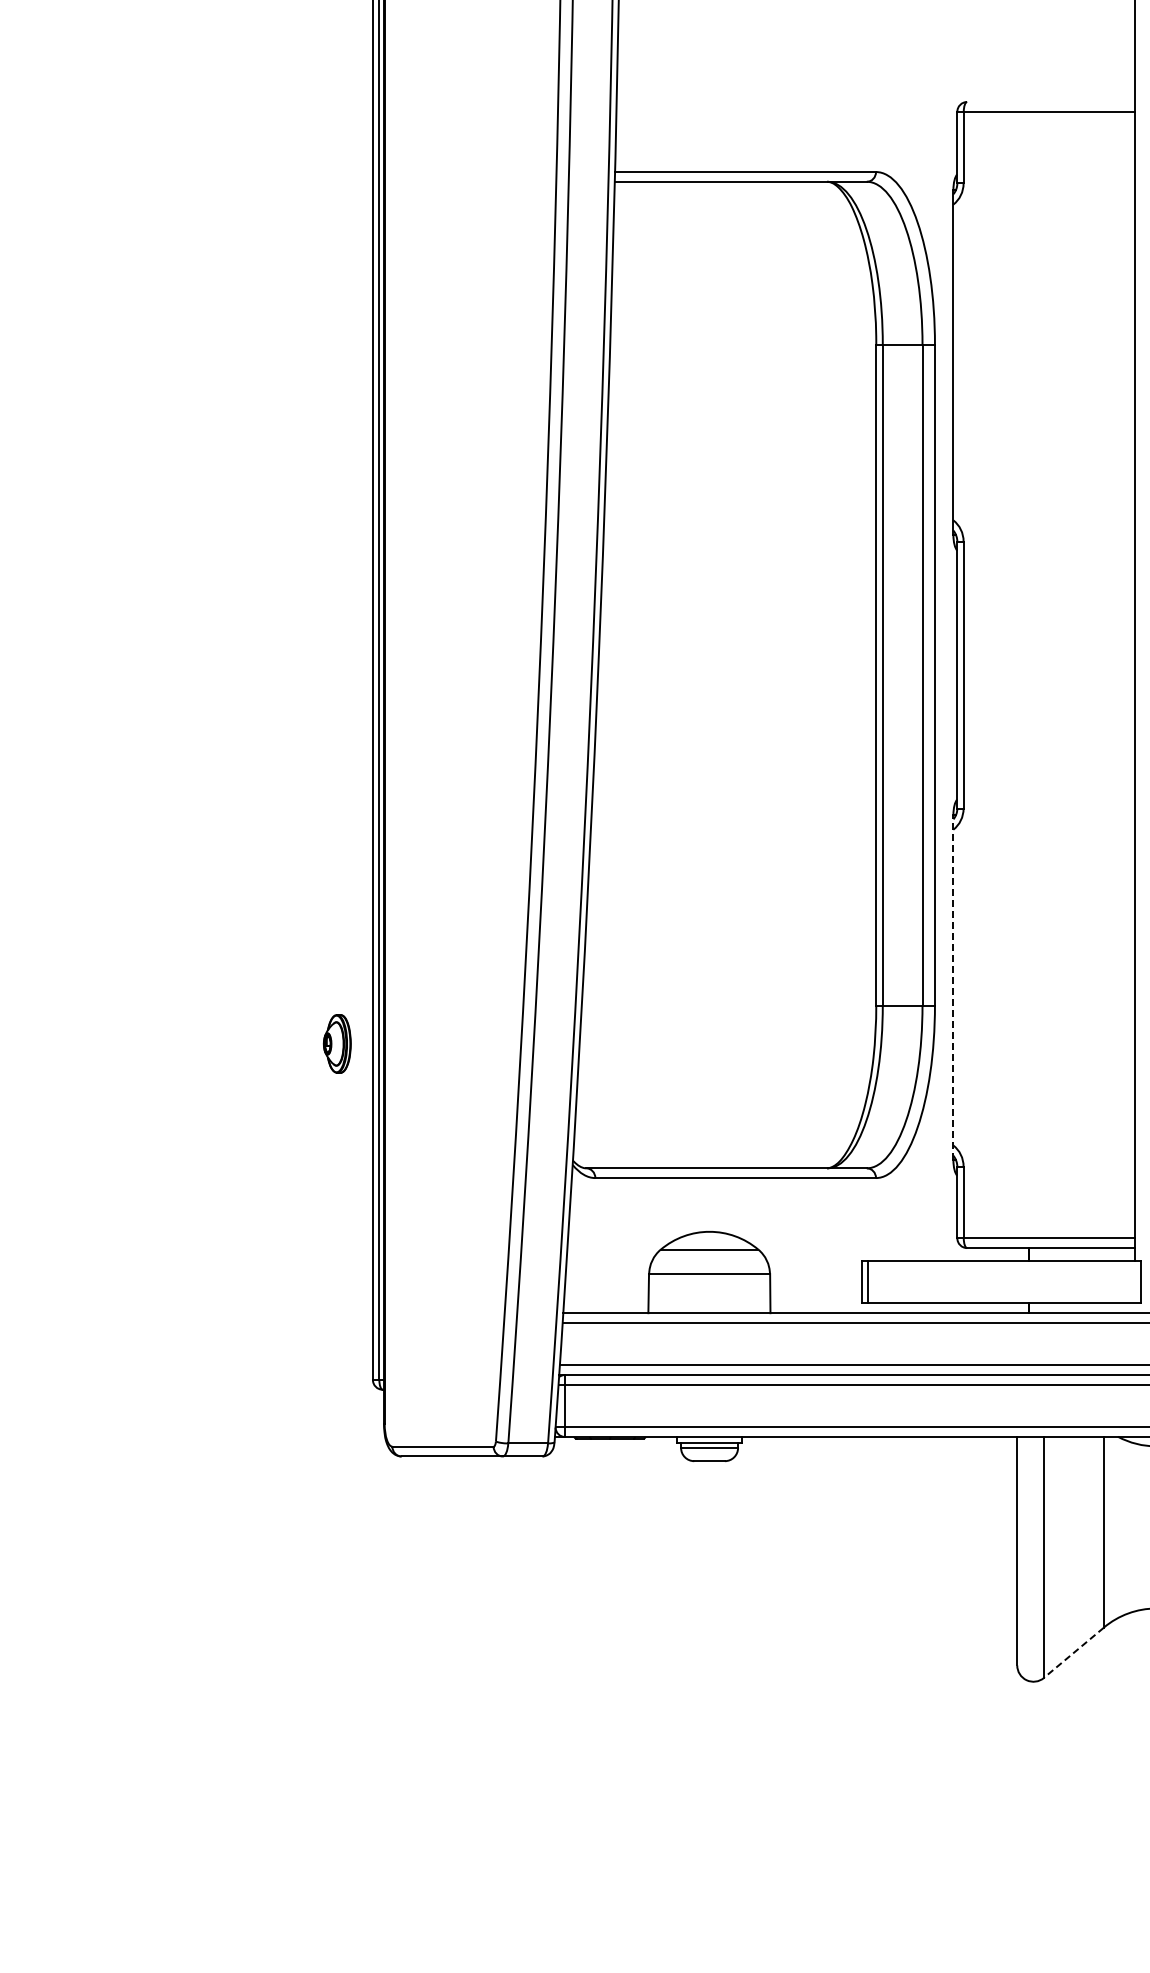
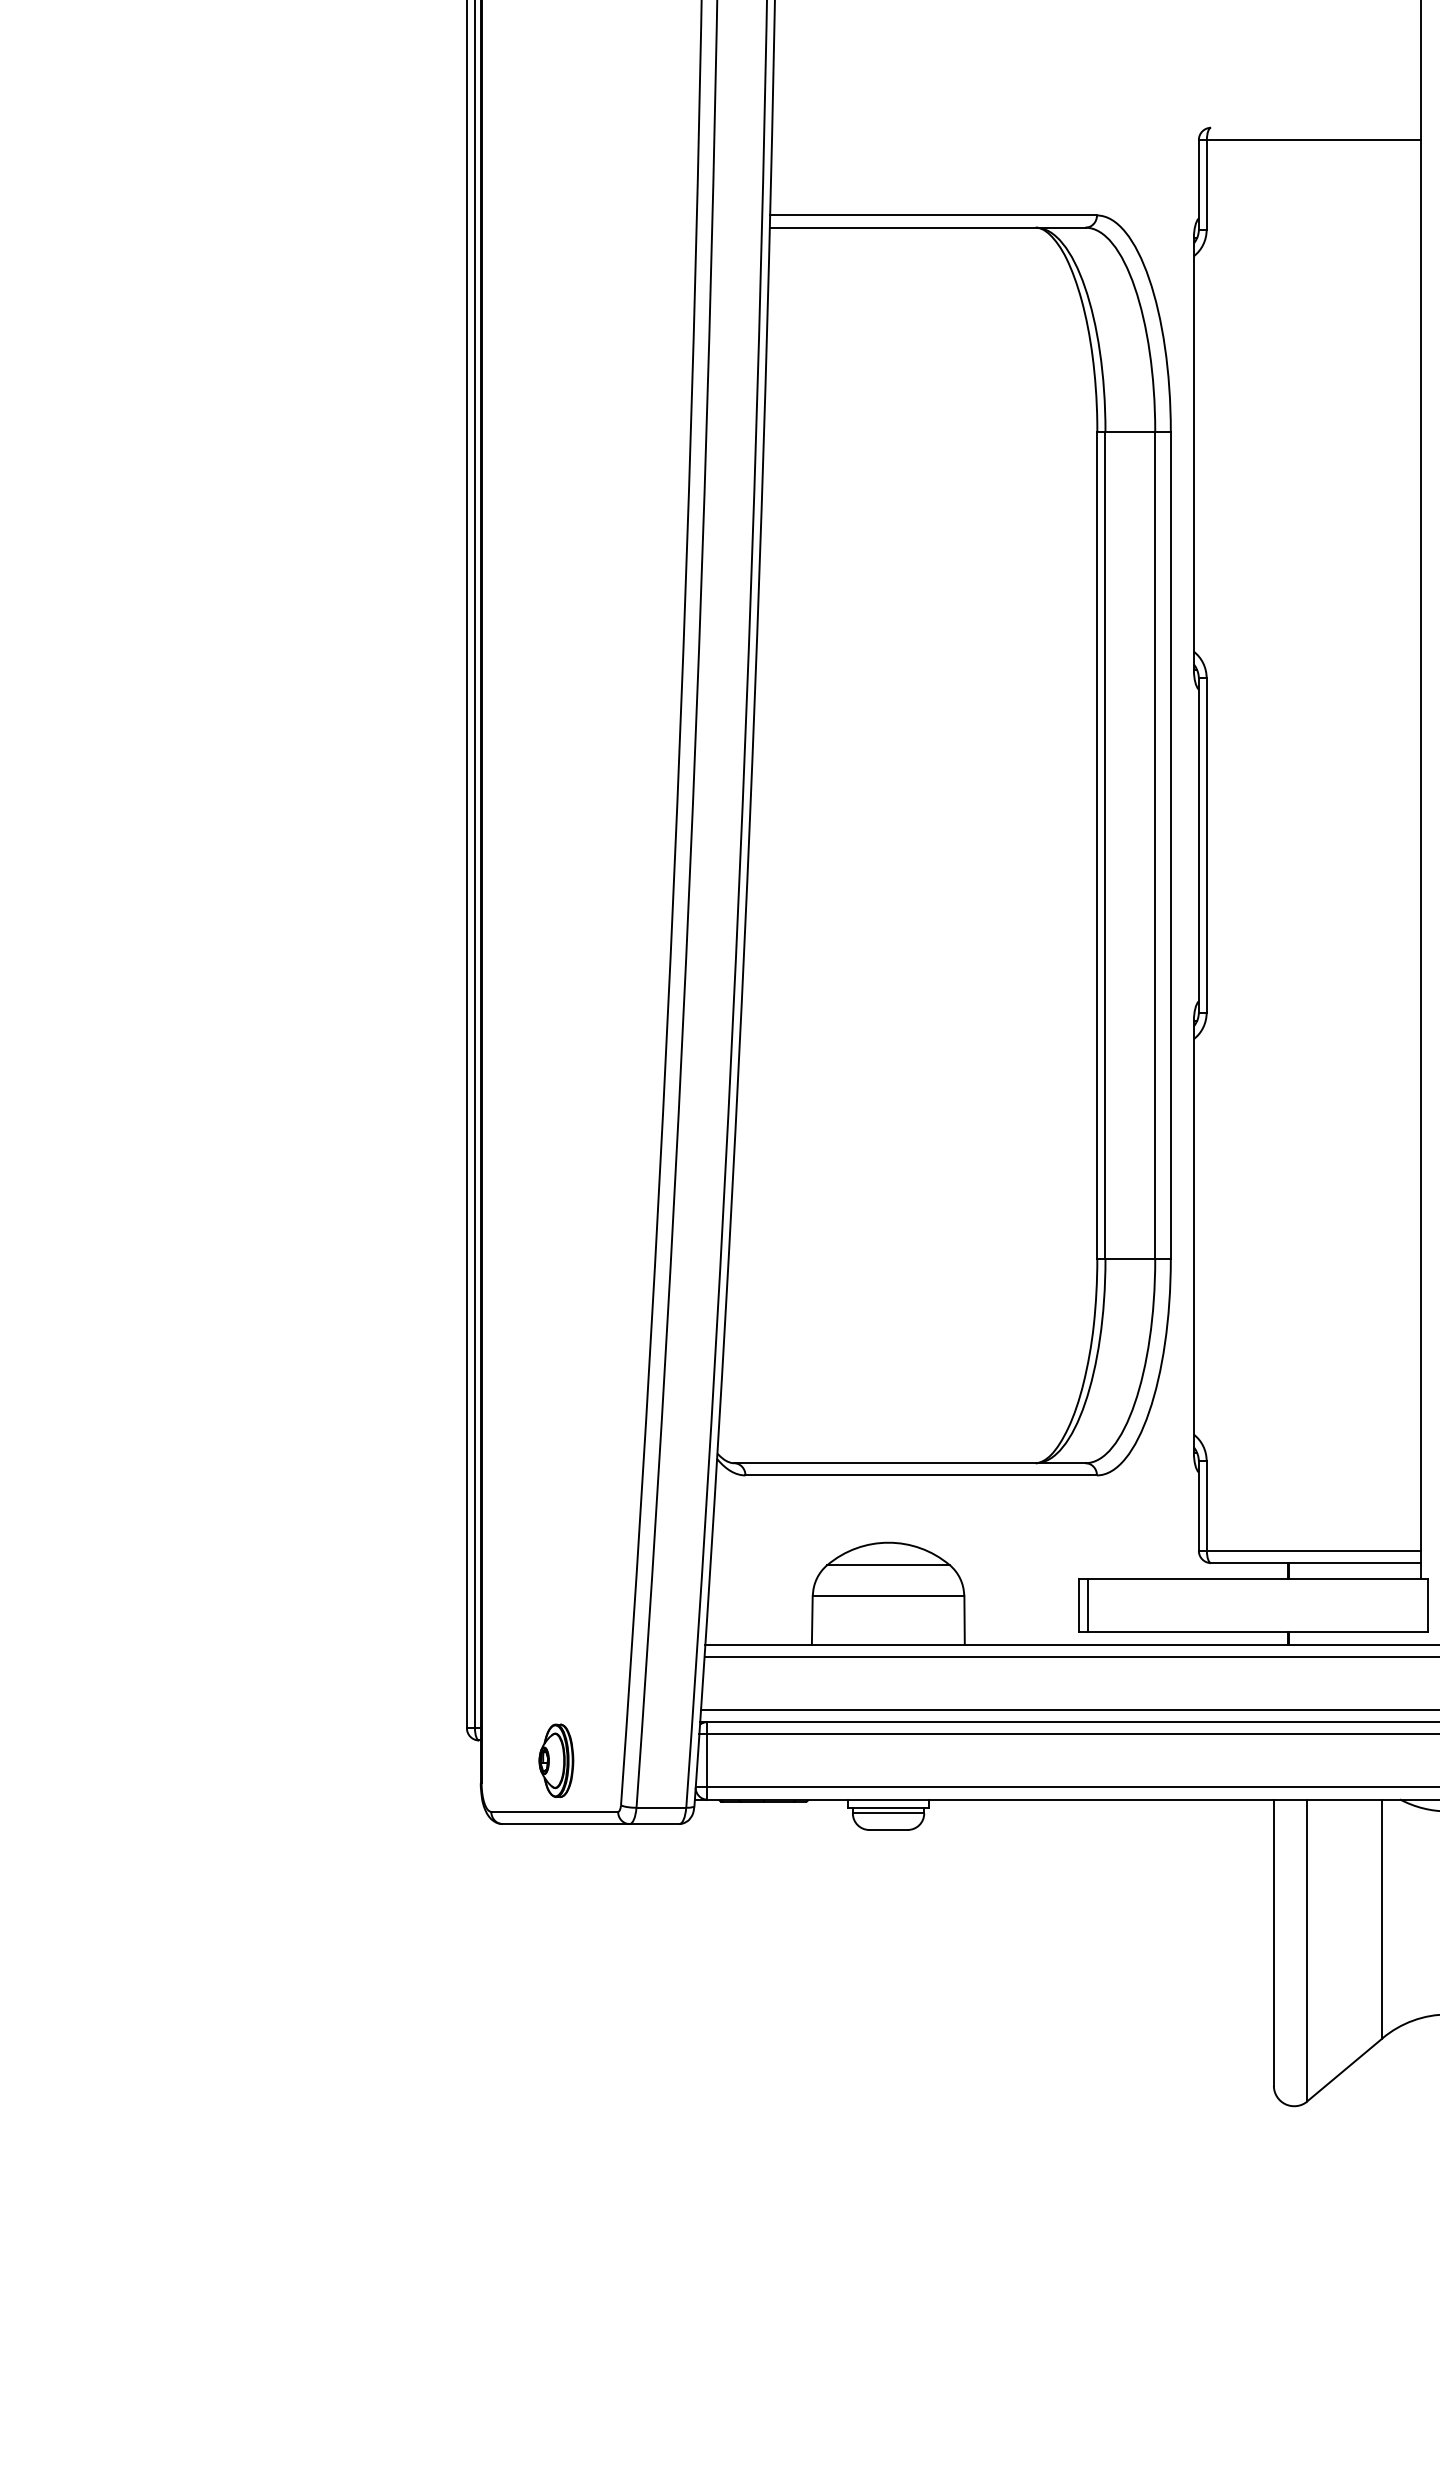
line: (953, 987) -> (1194, 1236), dashed -> solid
part: (337, 1043) -> (556, 1760), moved
line: (1073, 1653) -> (1344, 2070), dashed -> solid

